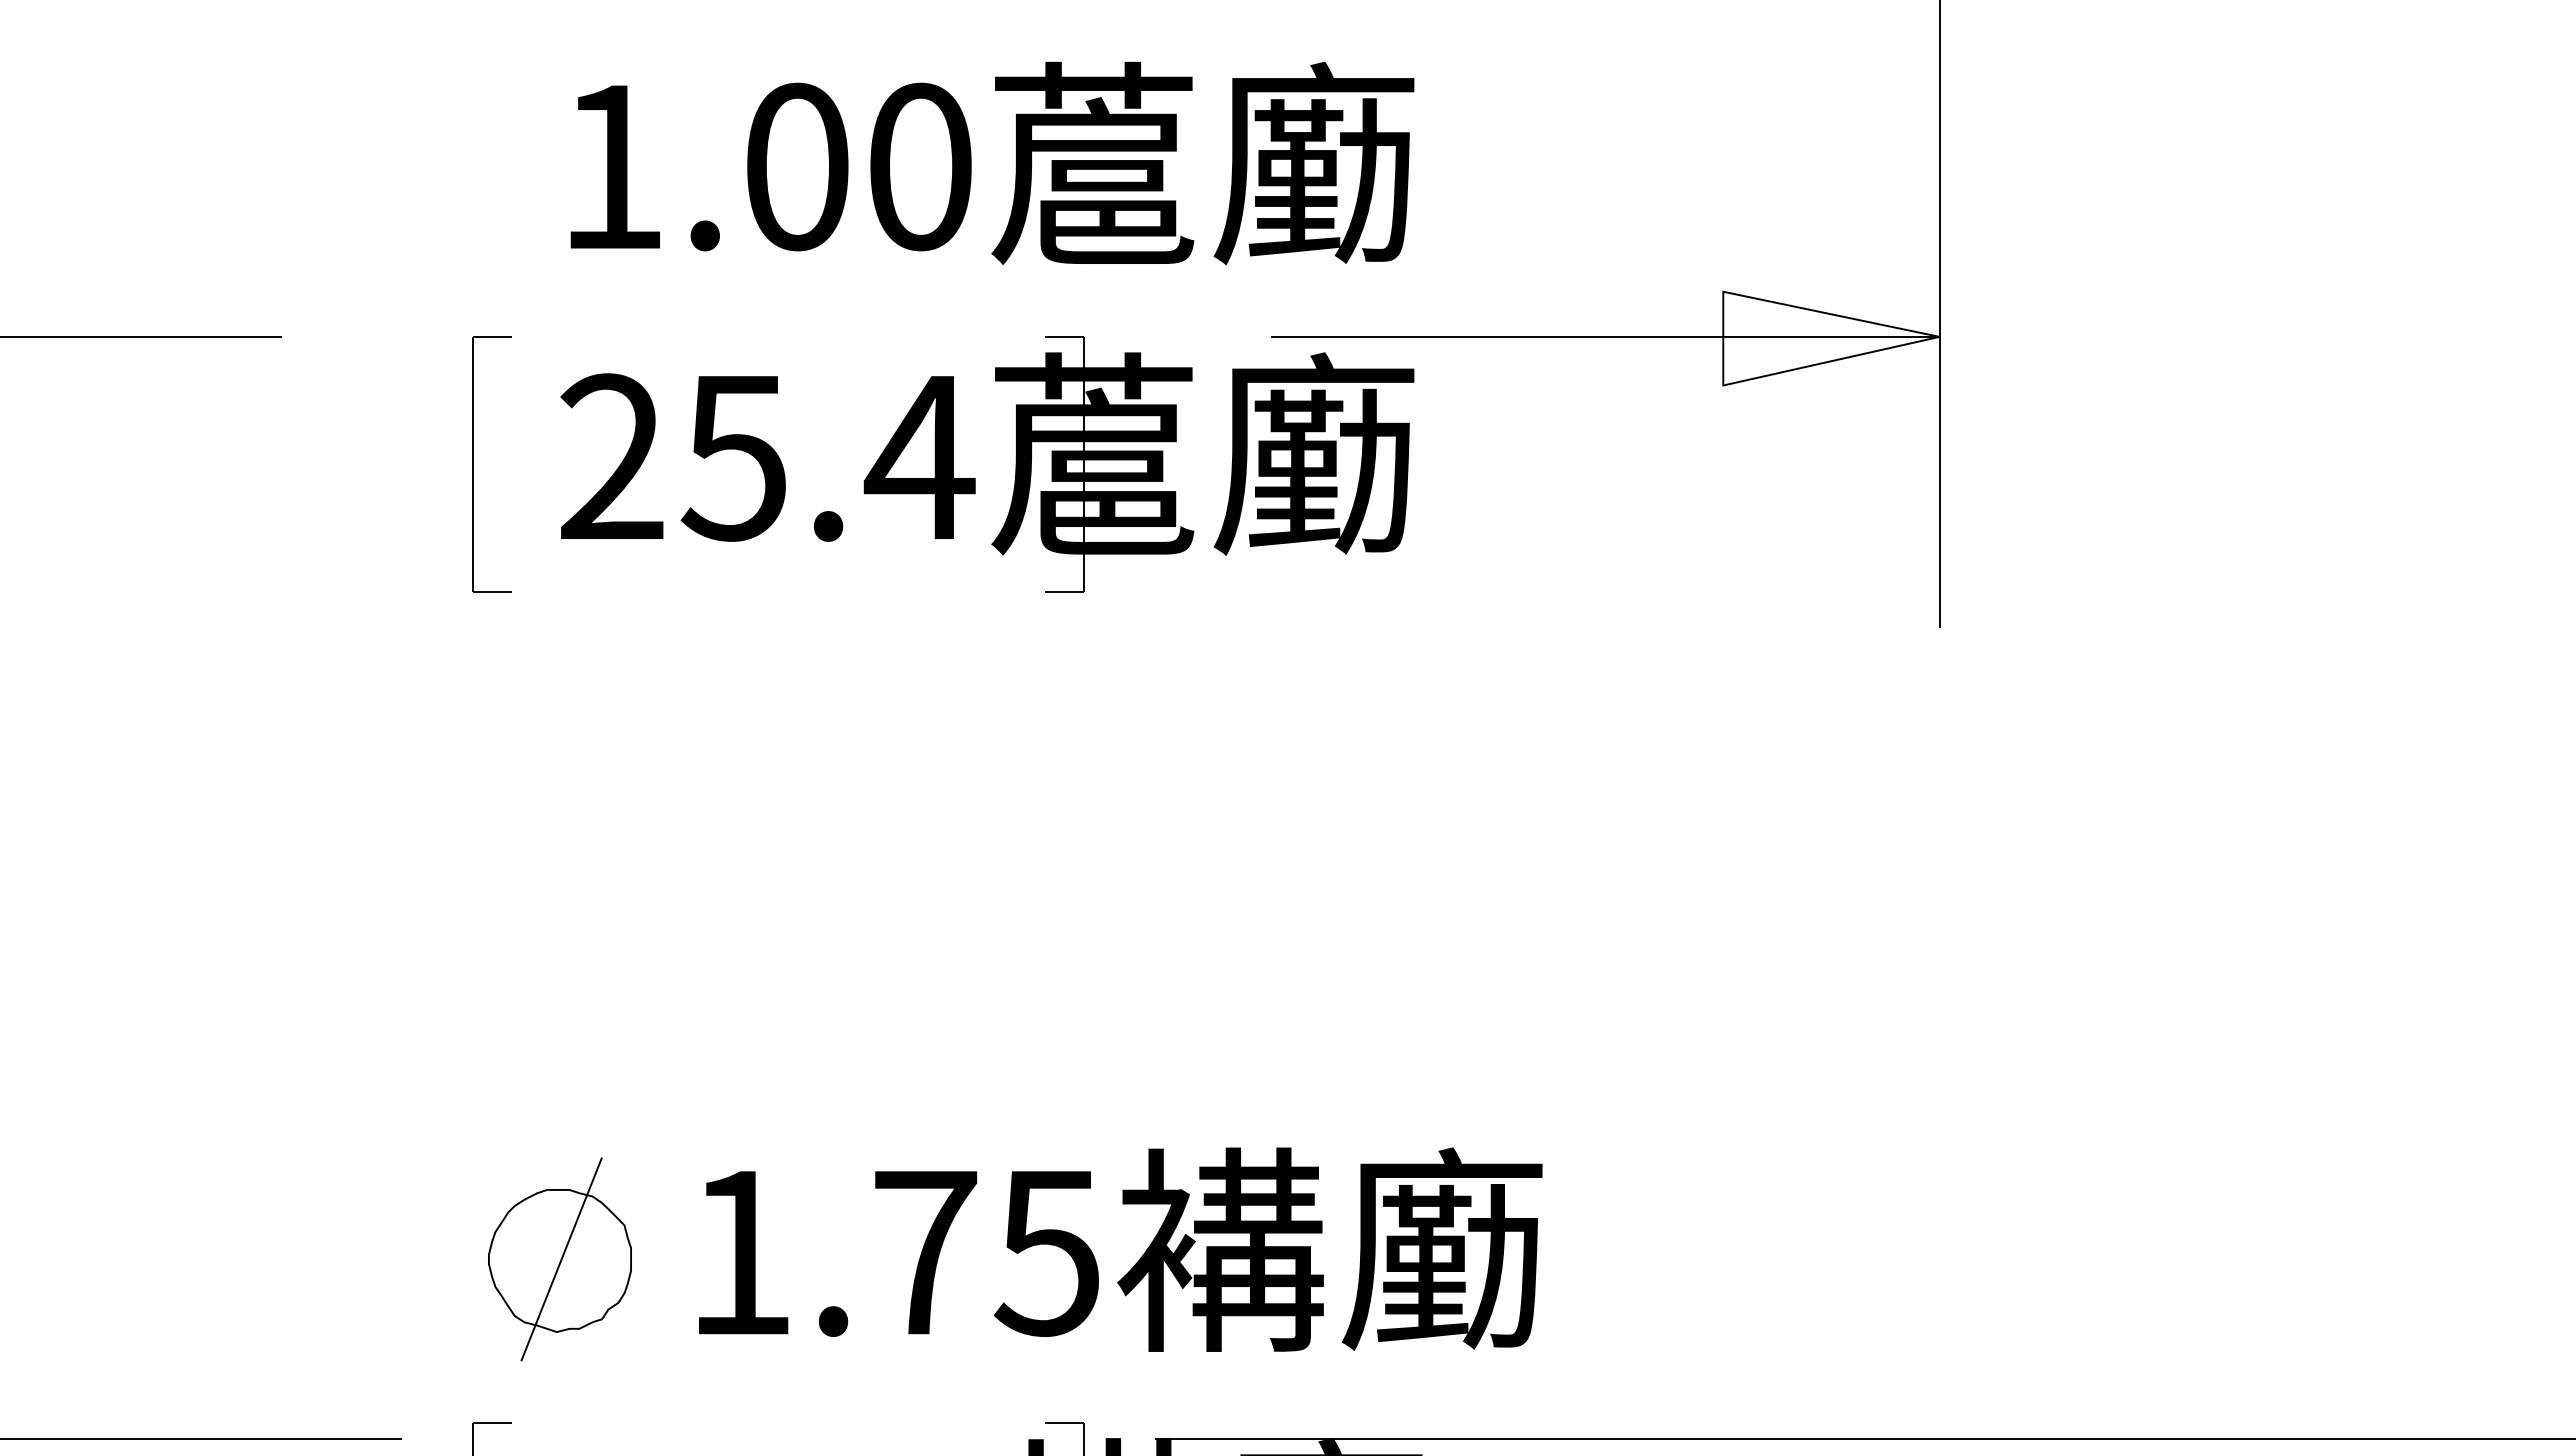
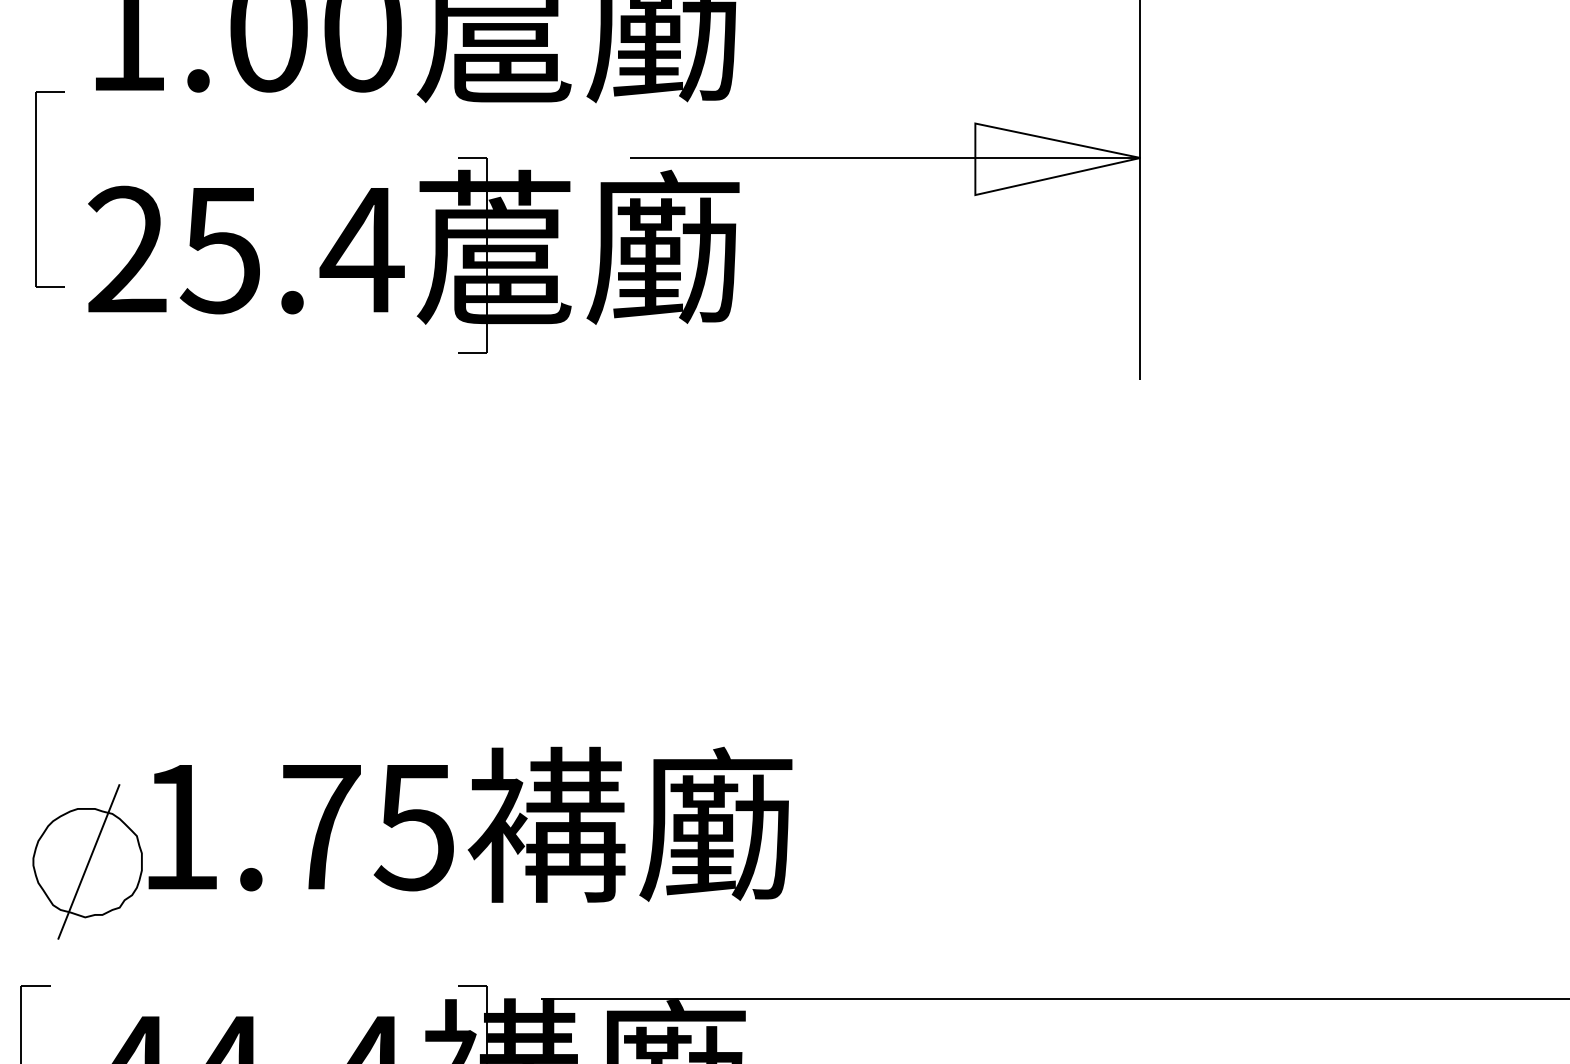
part: (473, 464) -> (36, 189), moved
text: (1120, 1249) -> (470, 824), moved

